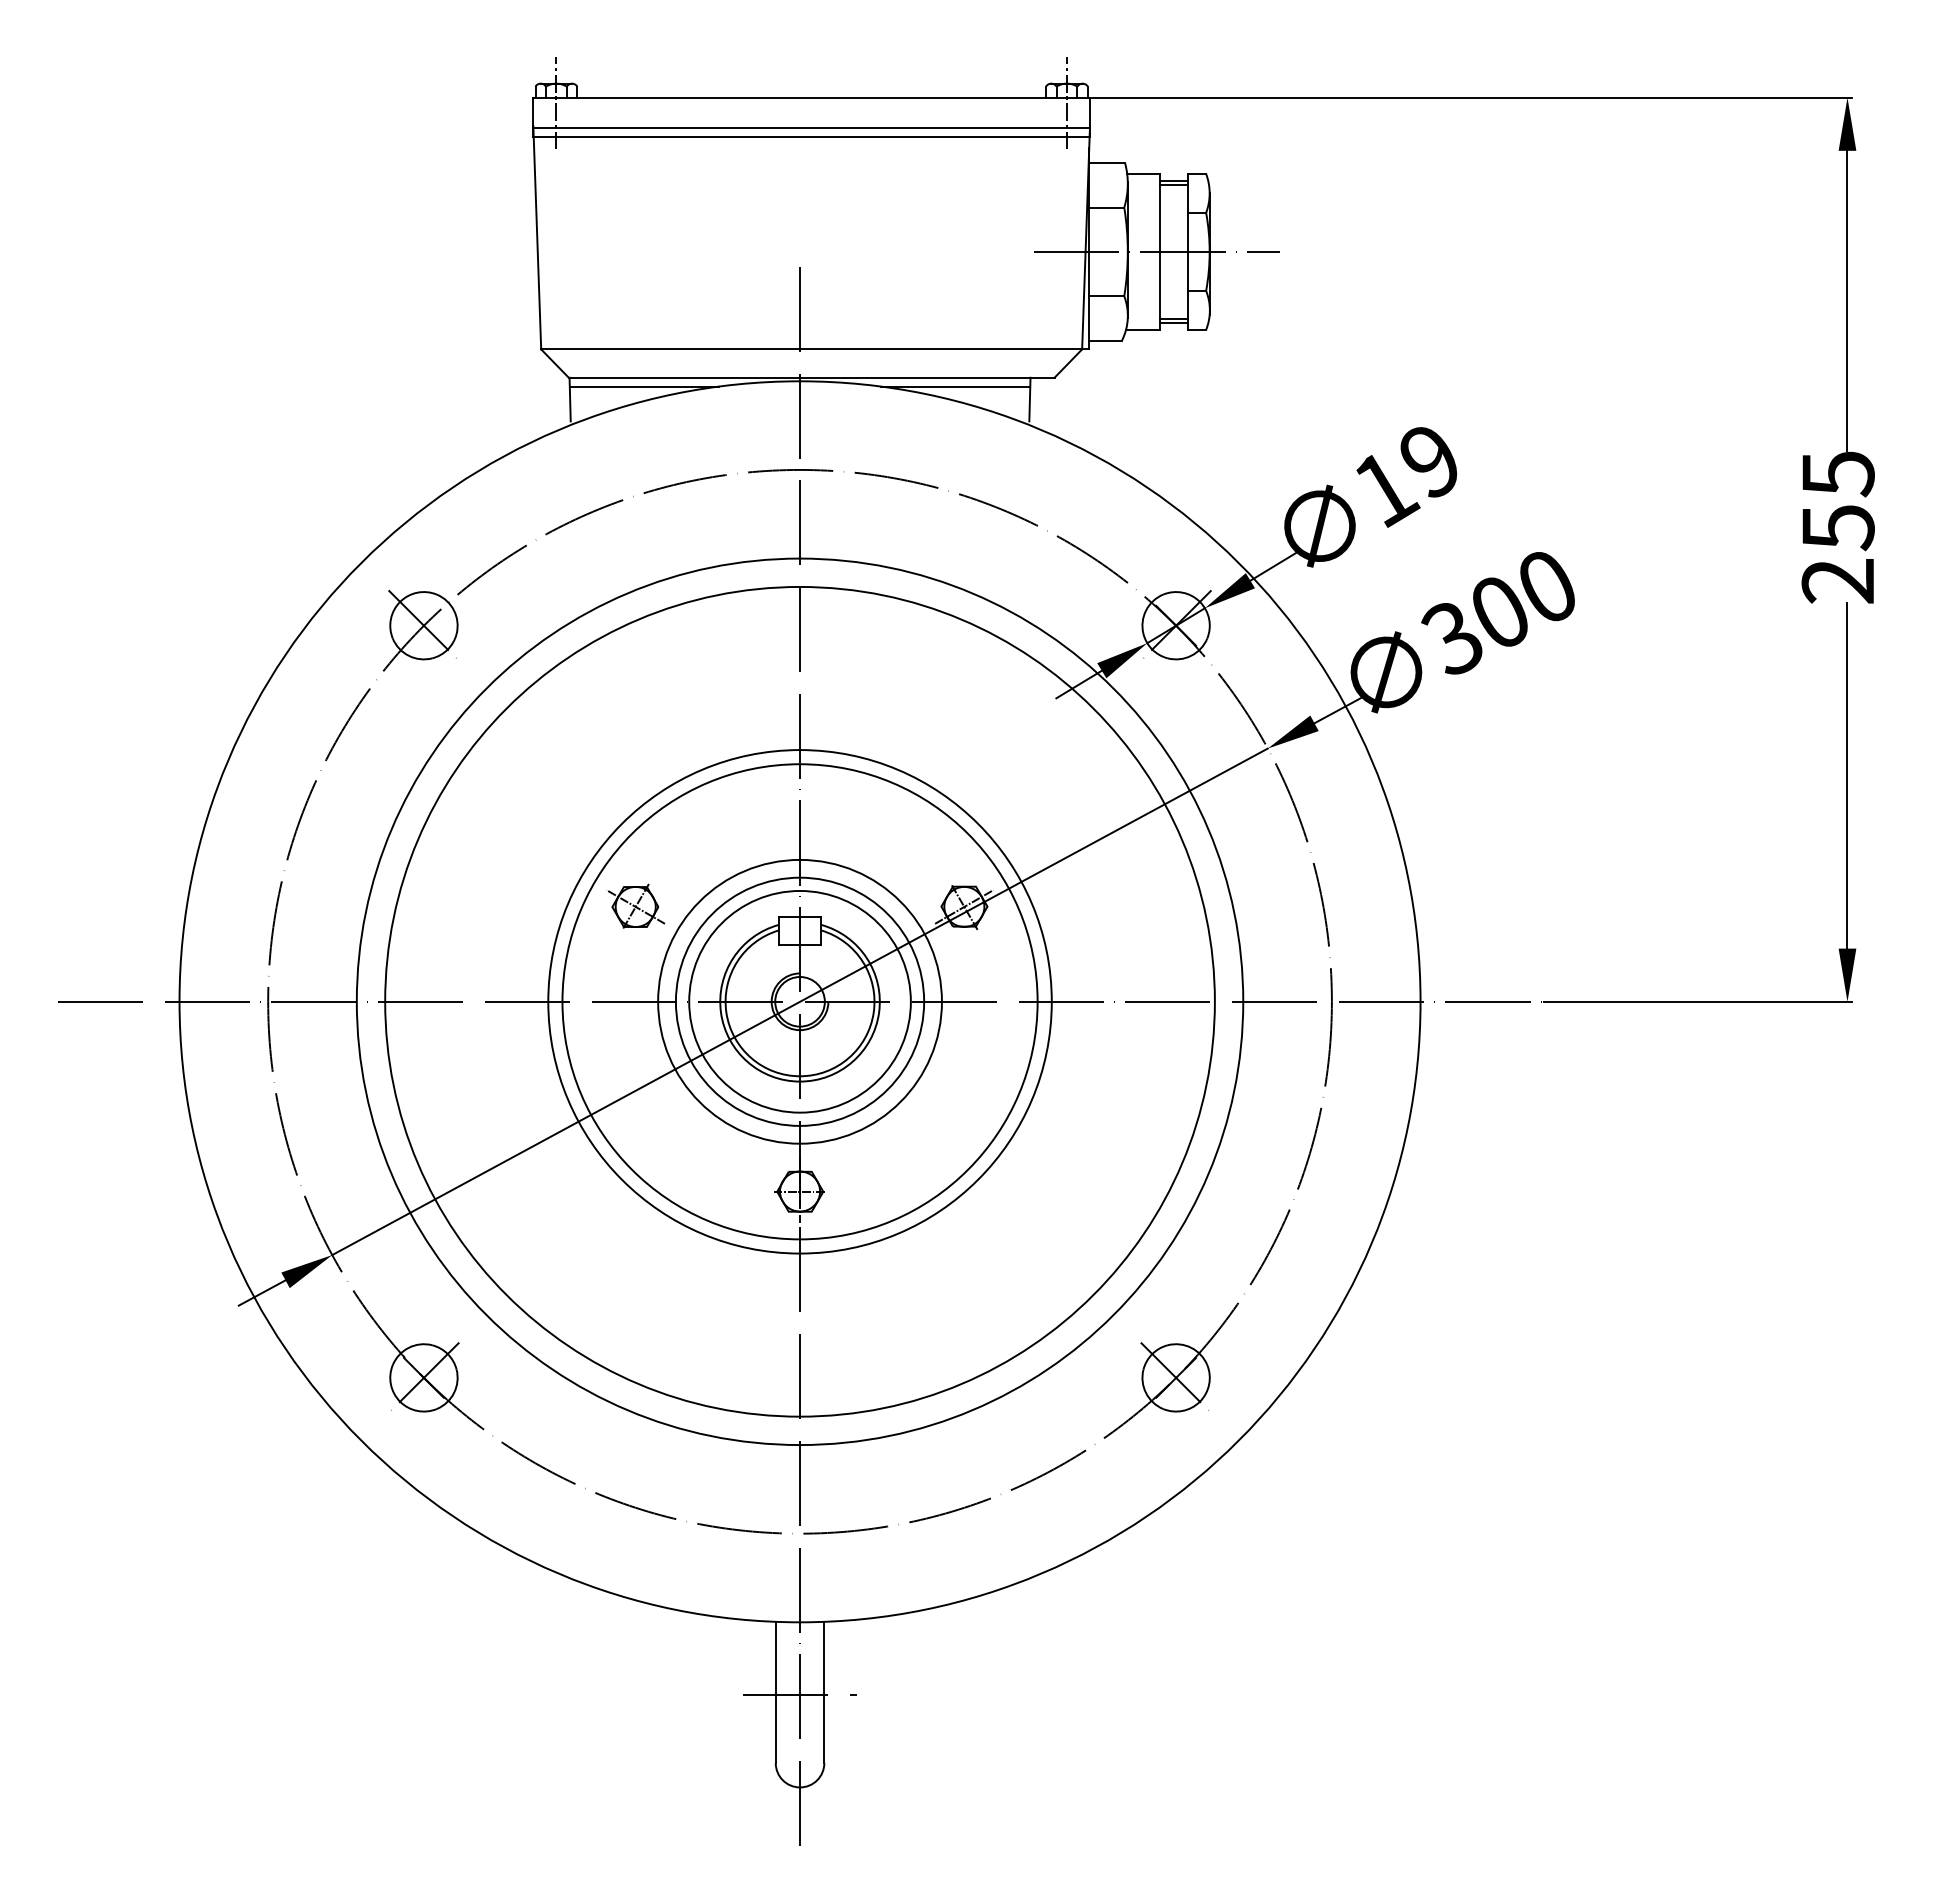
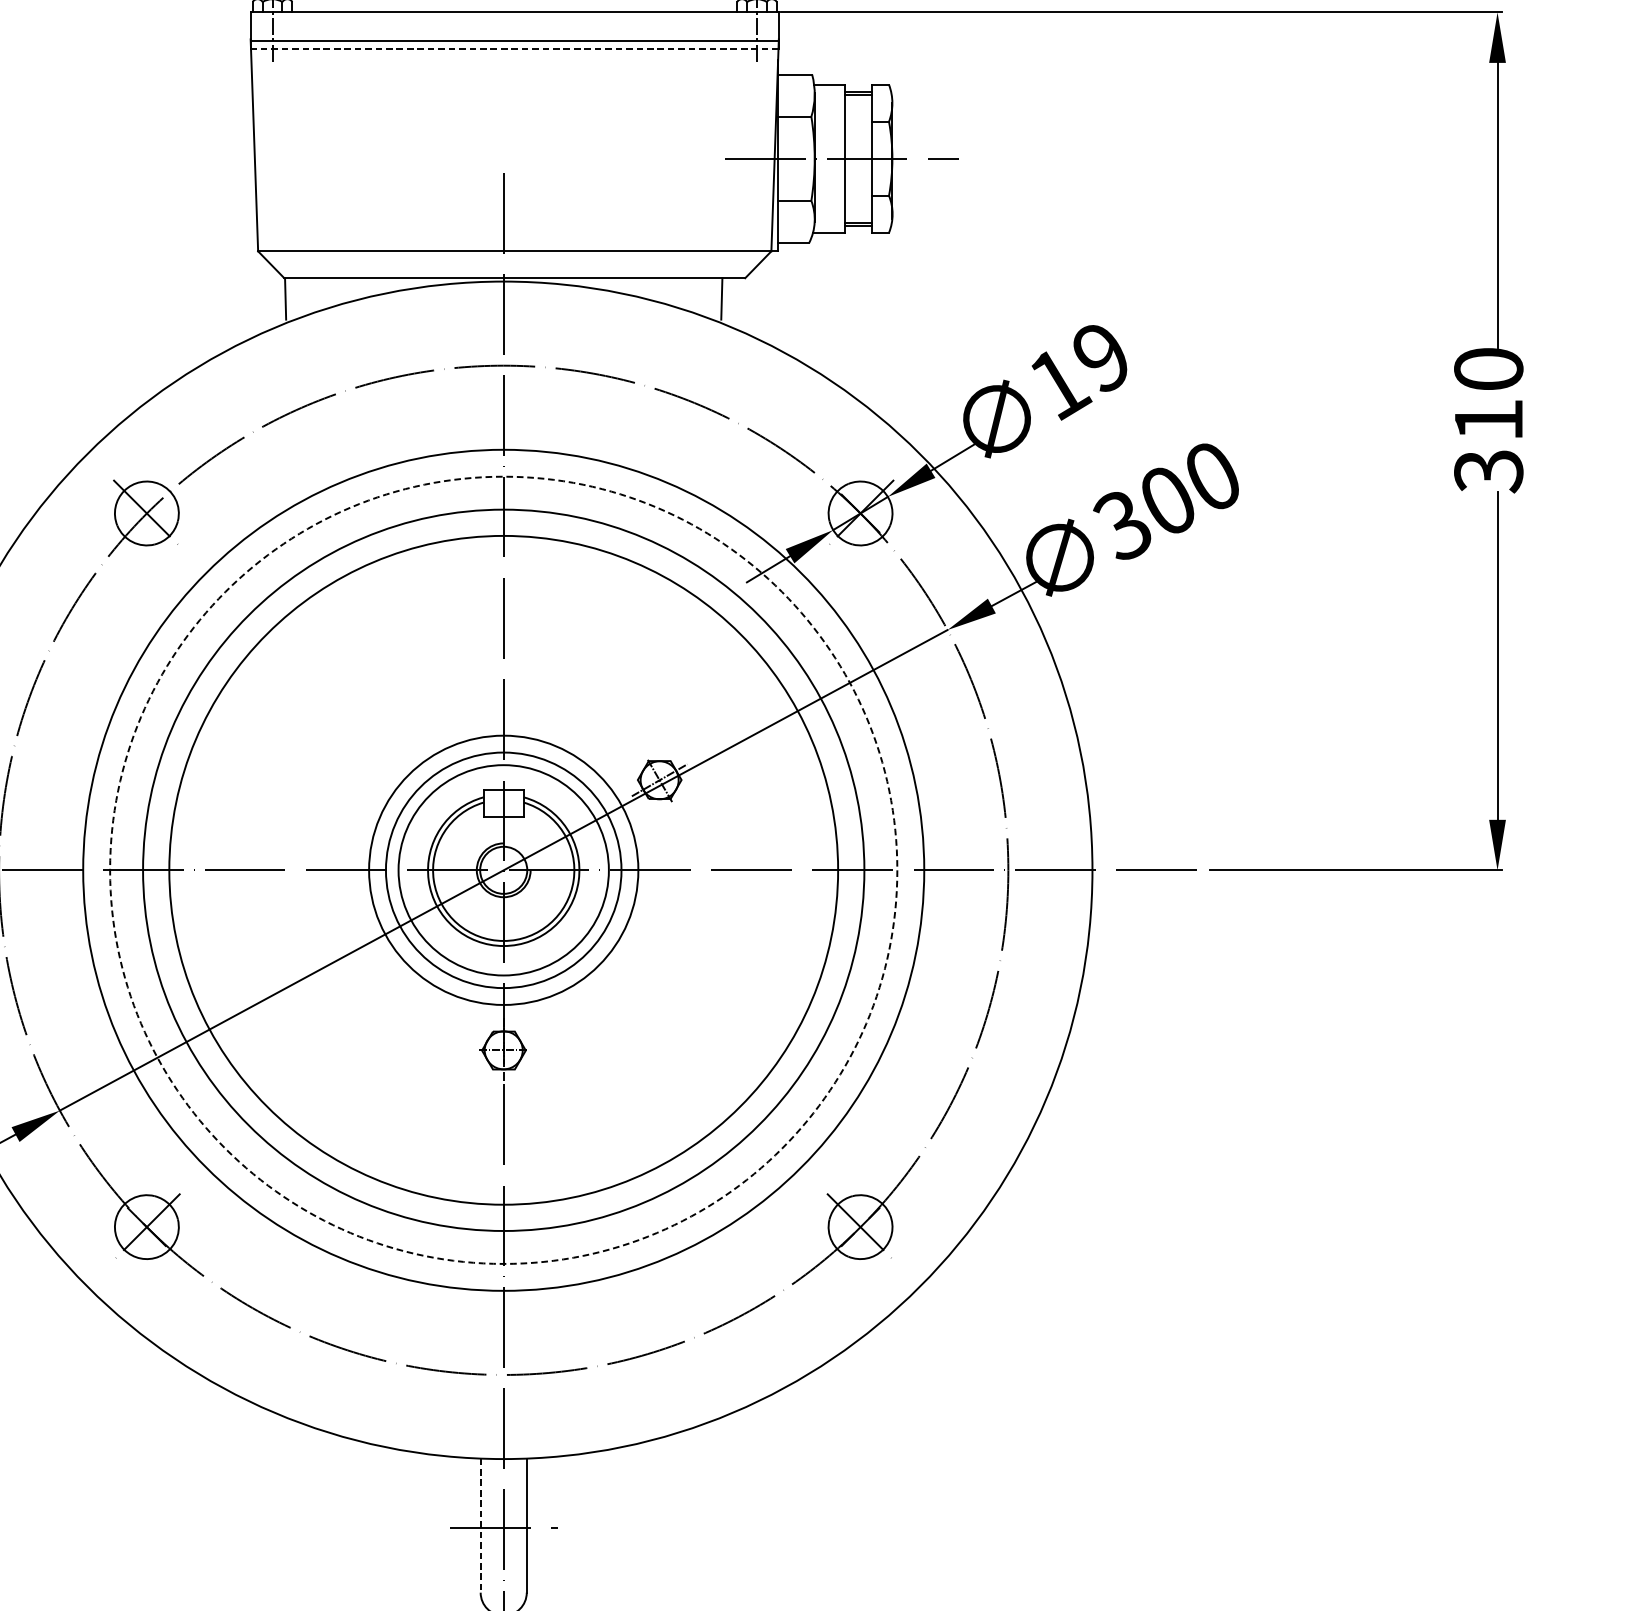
line: (811, 136) -> (514, 49), solid -> dashed
line: (643, 386) -> (355, 286), removed
line: (955, 386) -> (651, 286), removed
text: (1837, 527) -> (1488, 420), 255 -> 310
part: (635, 905) -> (347, 778), removed
circle: (799, 1001) -> (503, 870), size x1.4
circle: (799, 1001) -> (503, 870), size x1.6
circle: (799, 1001) -> (503, 870), solid -> dashed
line: (775, 1692) -> (480, 1525), solid -> dashed

